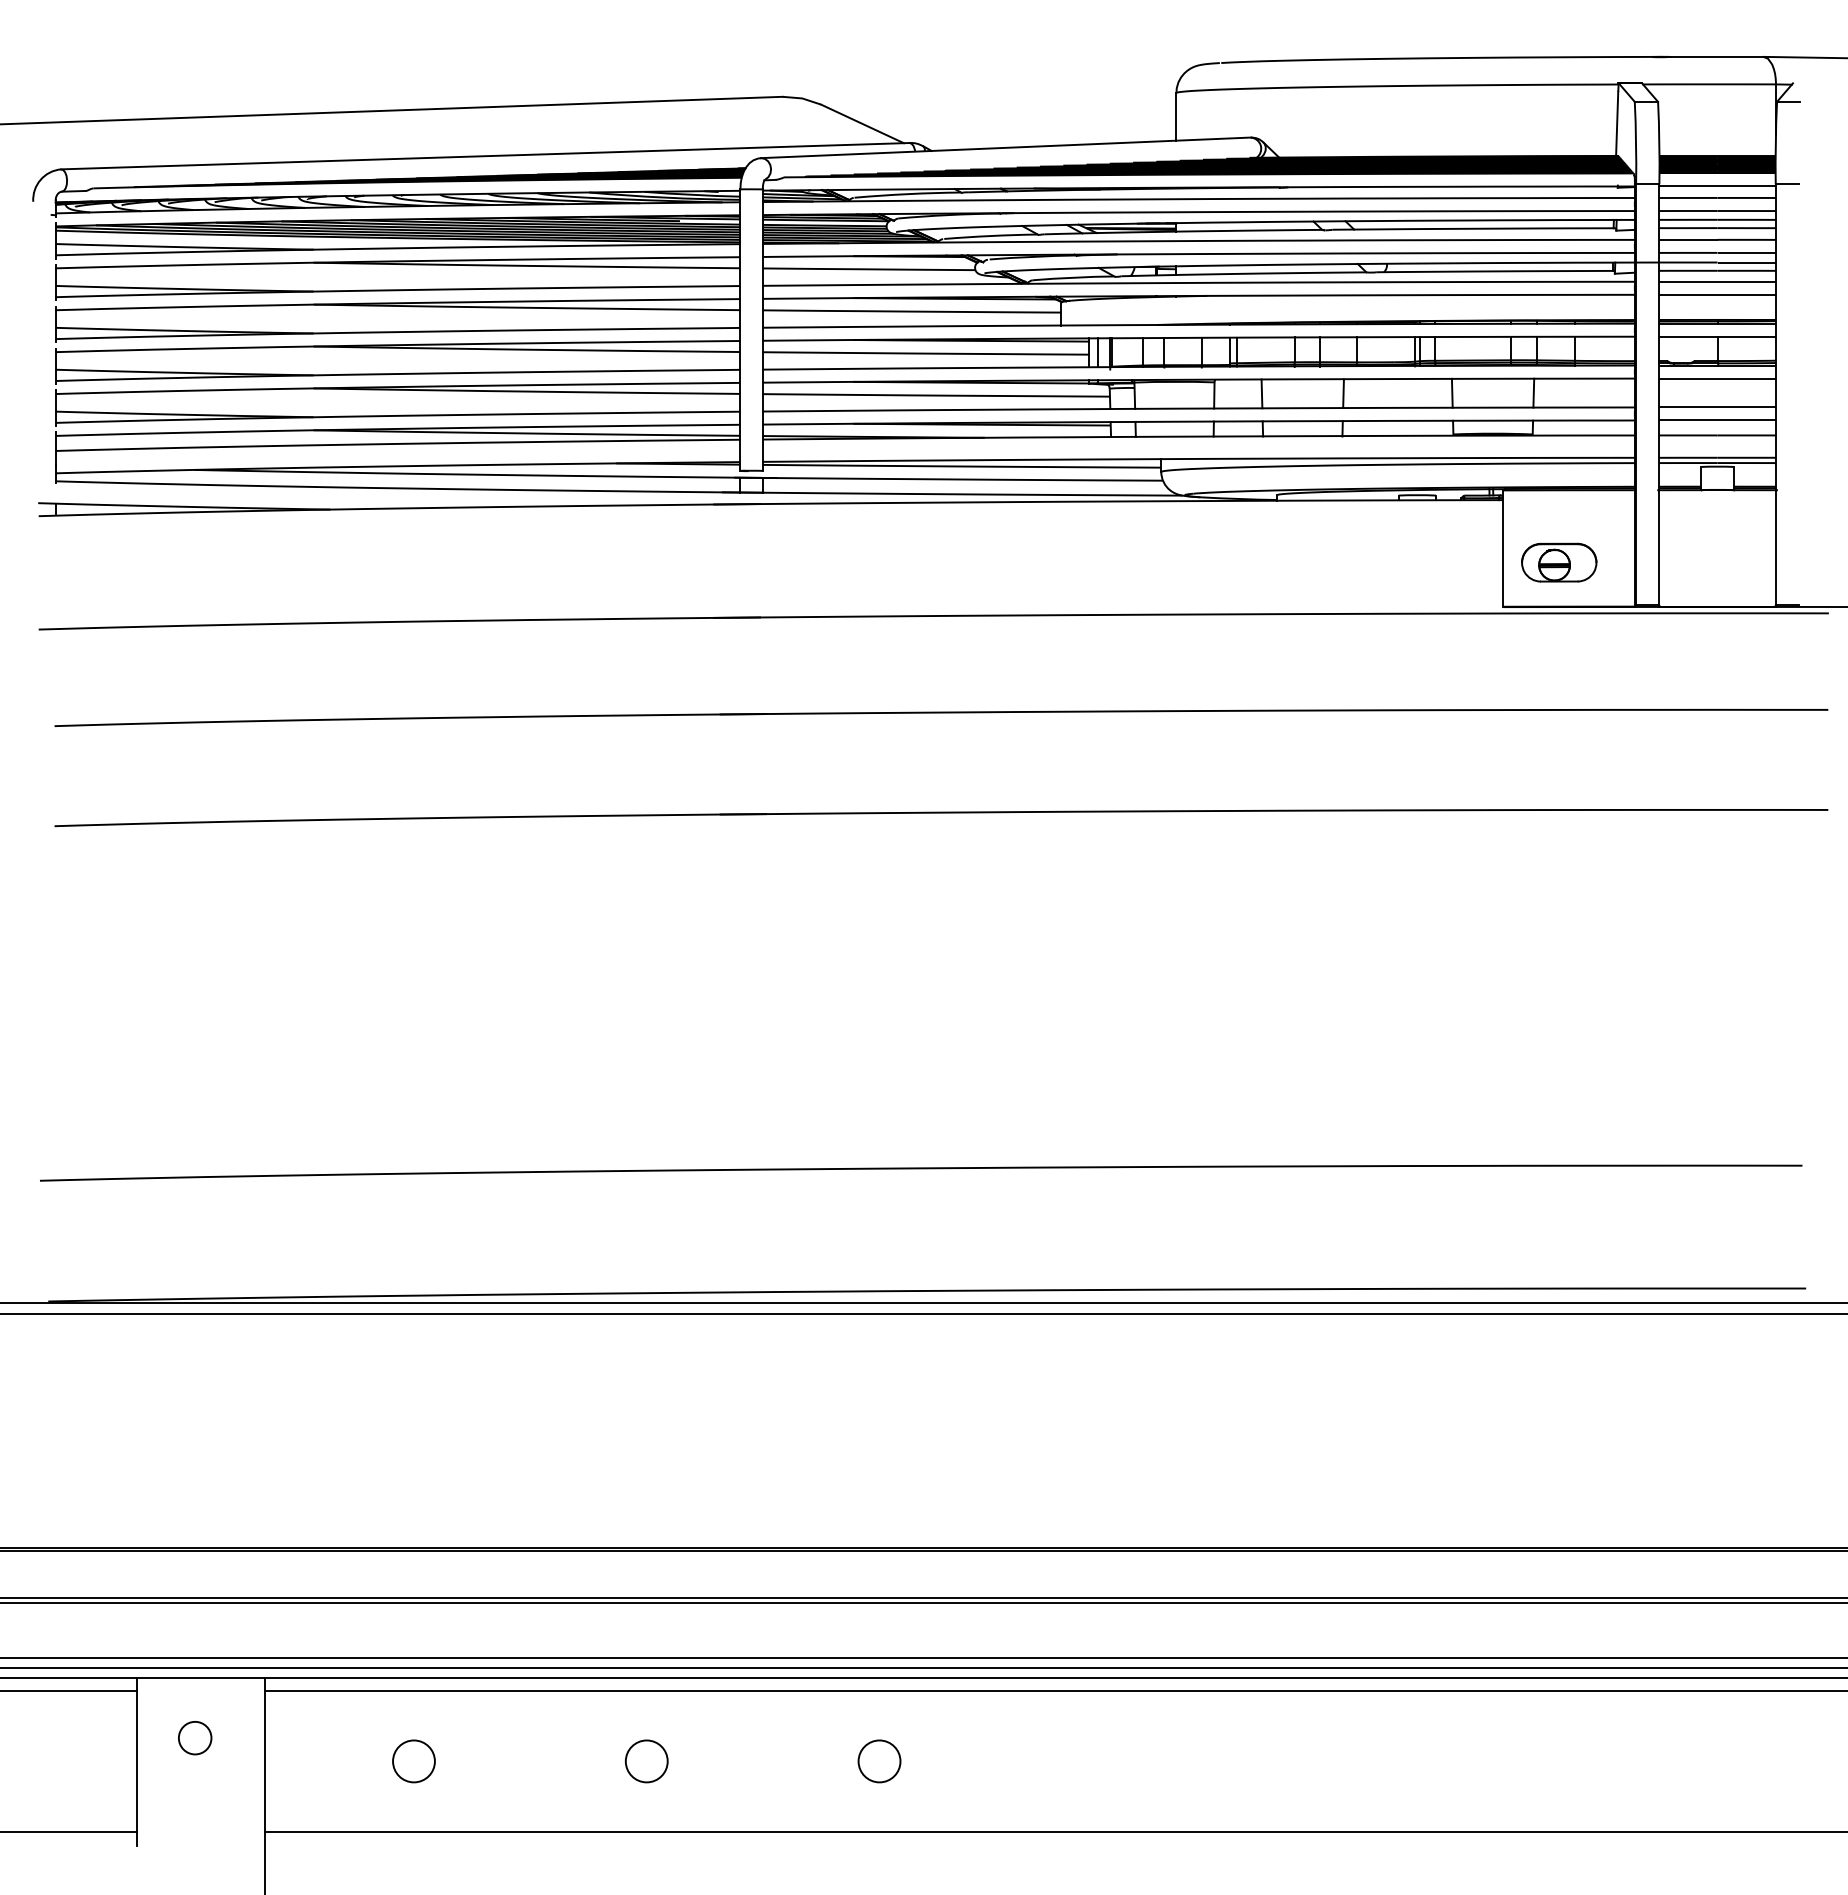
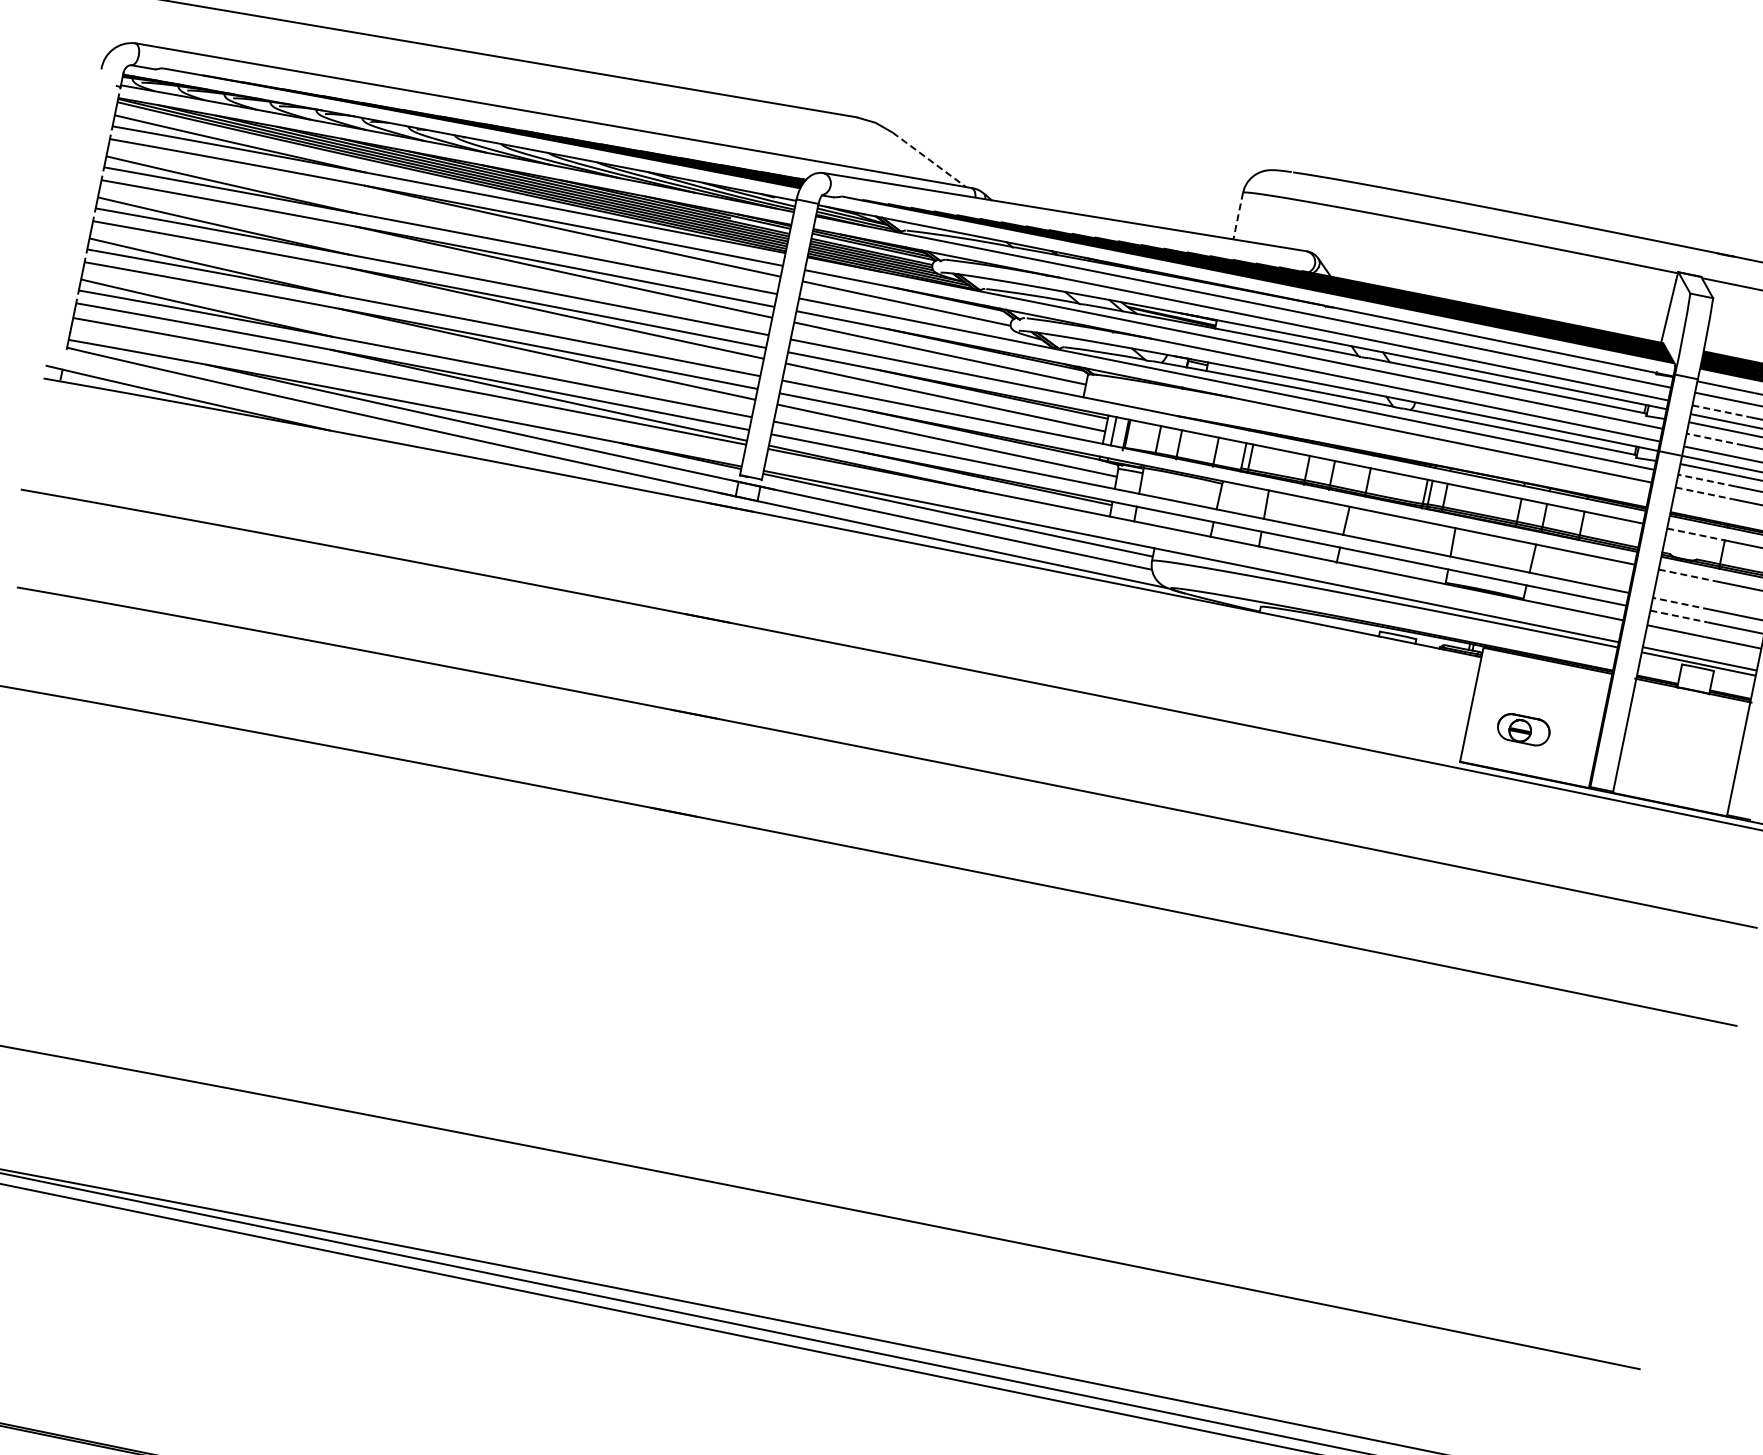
line: (1176, 116) -> (1238, 215), solid -> dashed
line: (862, 123) -> (929, 159), solid -> dashed
line: (1688, 210) -> (1721, 410), solid -> dashed
line: (1687, 239) -> (1714, 438), solid -> dashed
line: (1687, 281) -> (1705, 480), solid -> dashed
line: (1688, 294) -> (1704, 493), solid -> dashed
line: (1688, 336) -> (1695, 534), solid -> dashed
line: (1688, 378) -> (1687, 575), solid -> dashed
line: (1687, 407) -> (1680, 603), solid -> dashed
line: (1688, 420) -> (1678, 616), solid -> dashed
part: (1559, 562) -> (1523, 729), size x0.7

